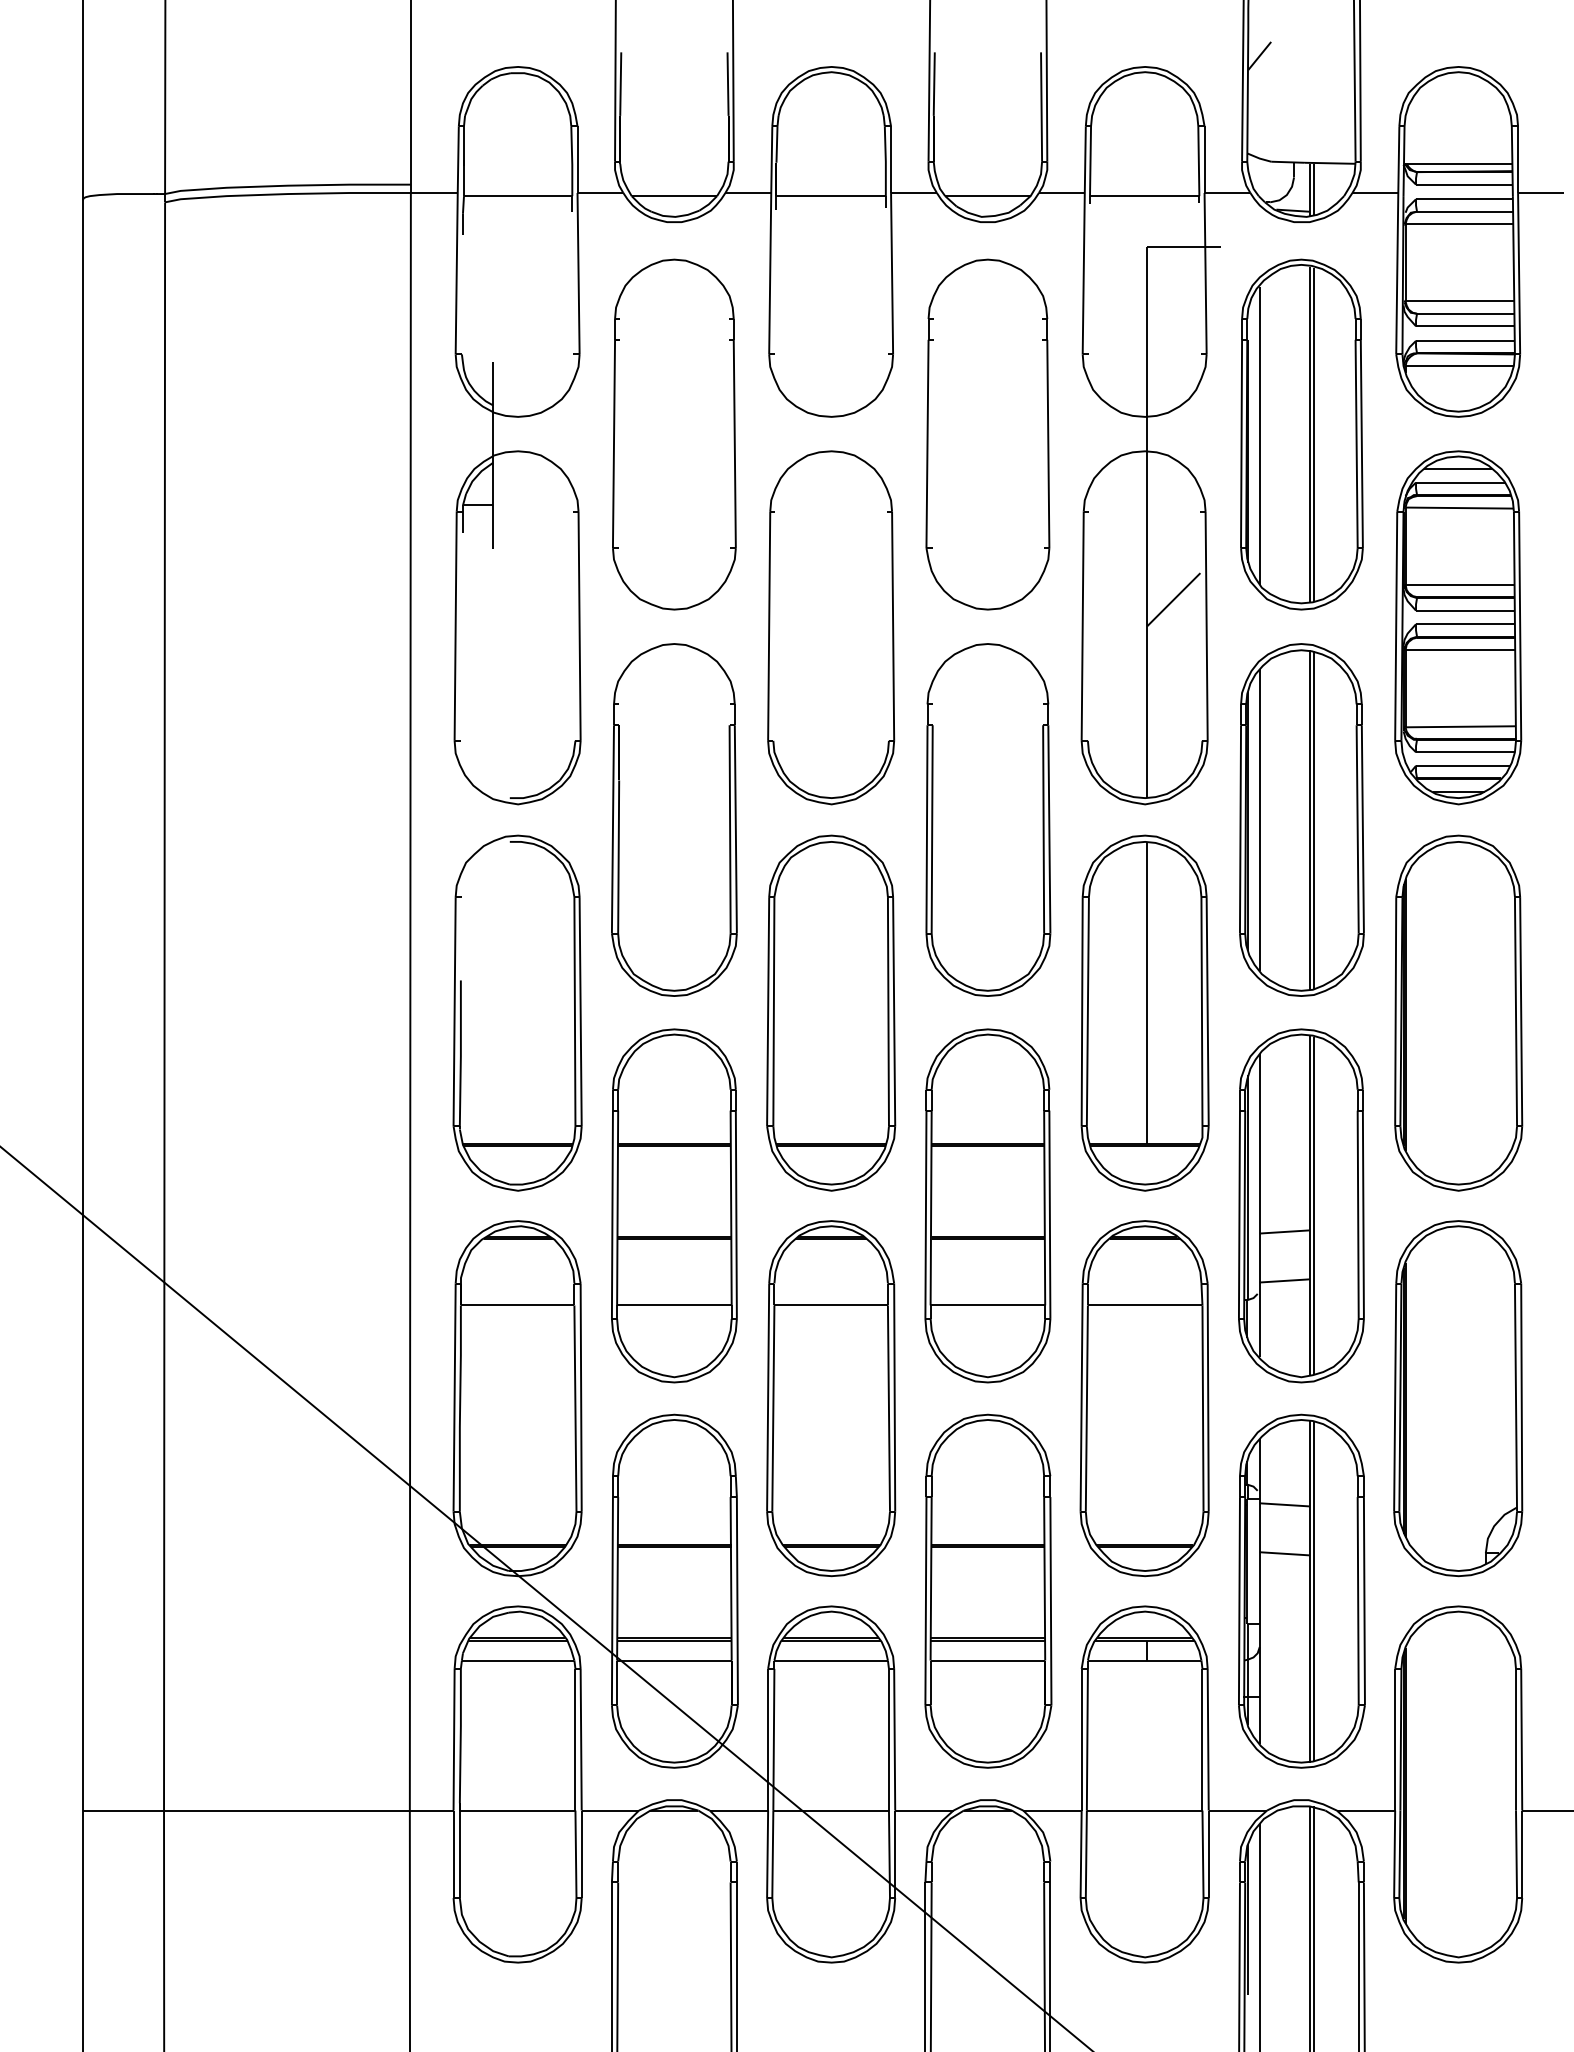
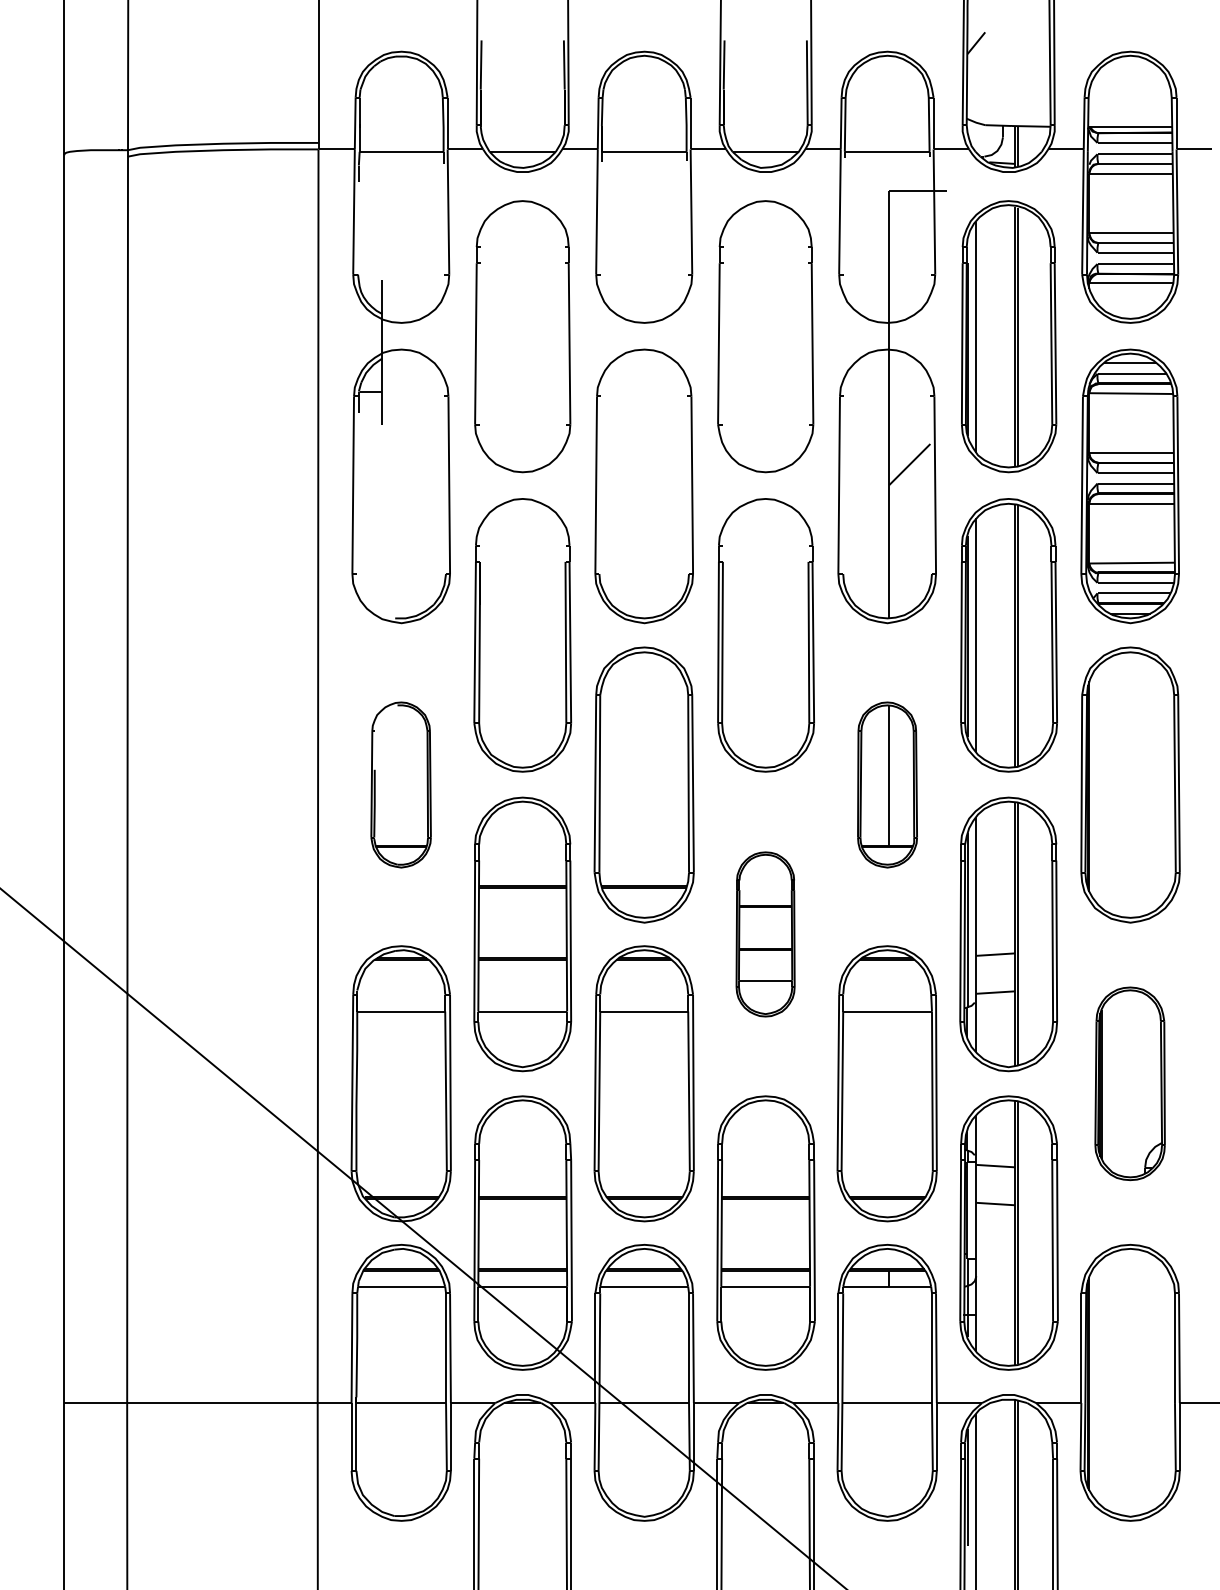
part: (516, 1012) -> (400, 784), size x0.6
part: (1145, 1012) -> (887, 784), size x0.6
part: (987, 1205) -> (765, 934), size x0.6
part: (1457, 1398) -> (1129, 1083), size x0.7

